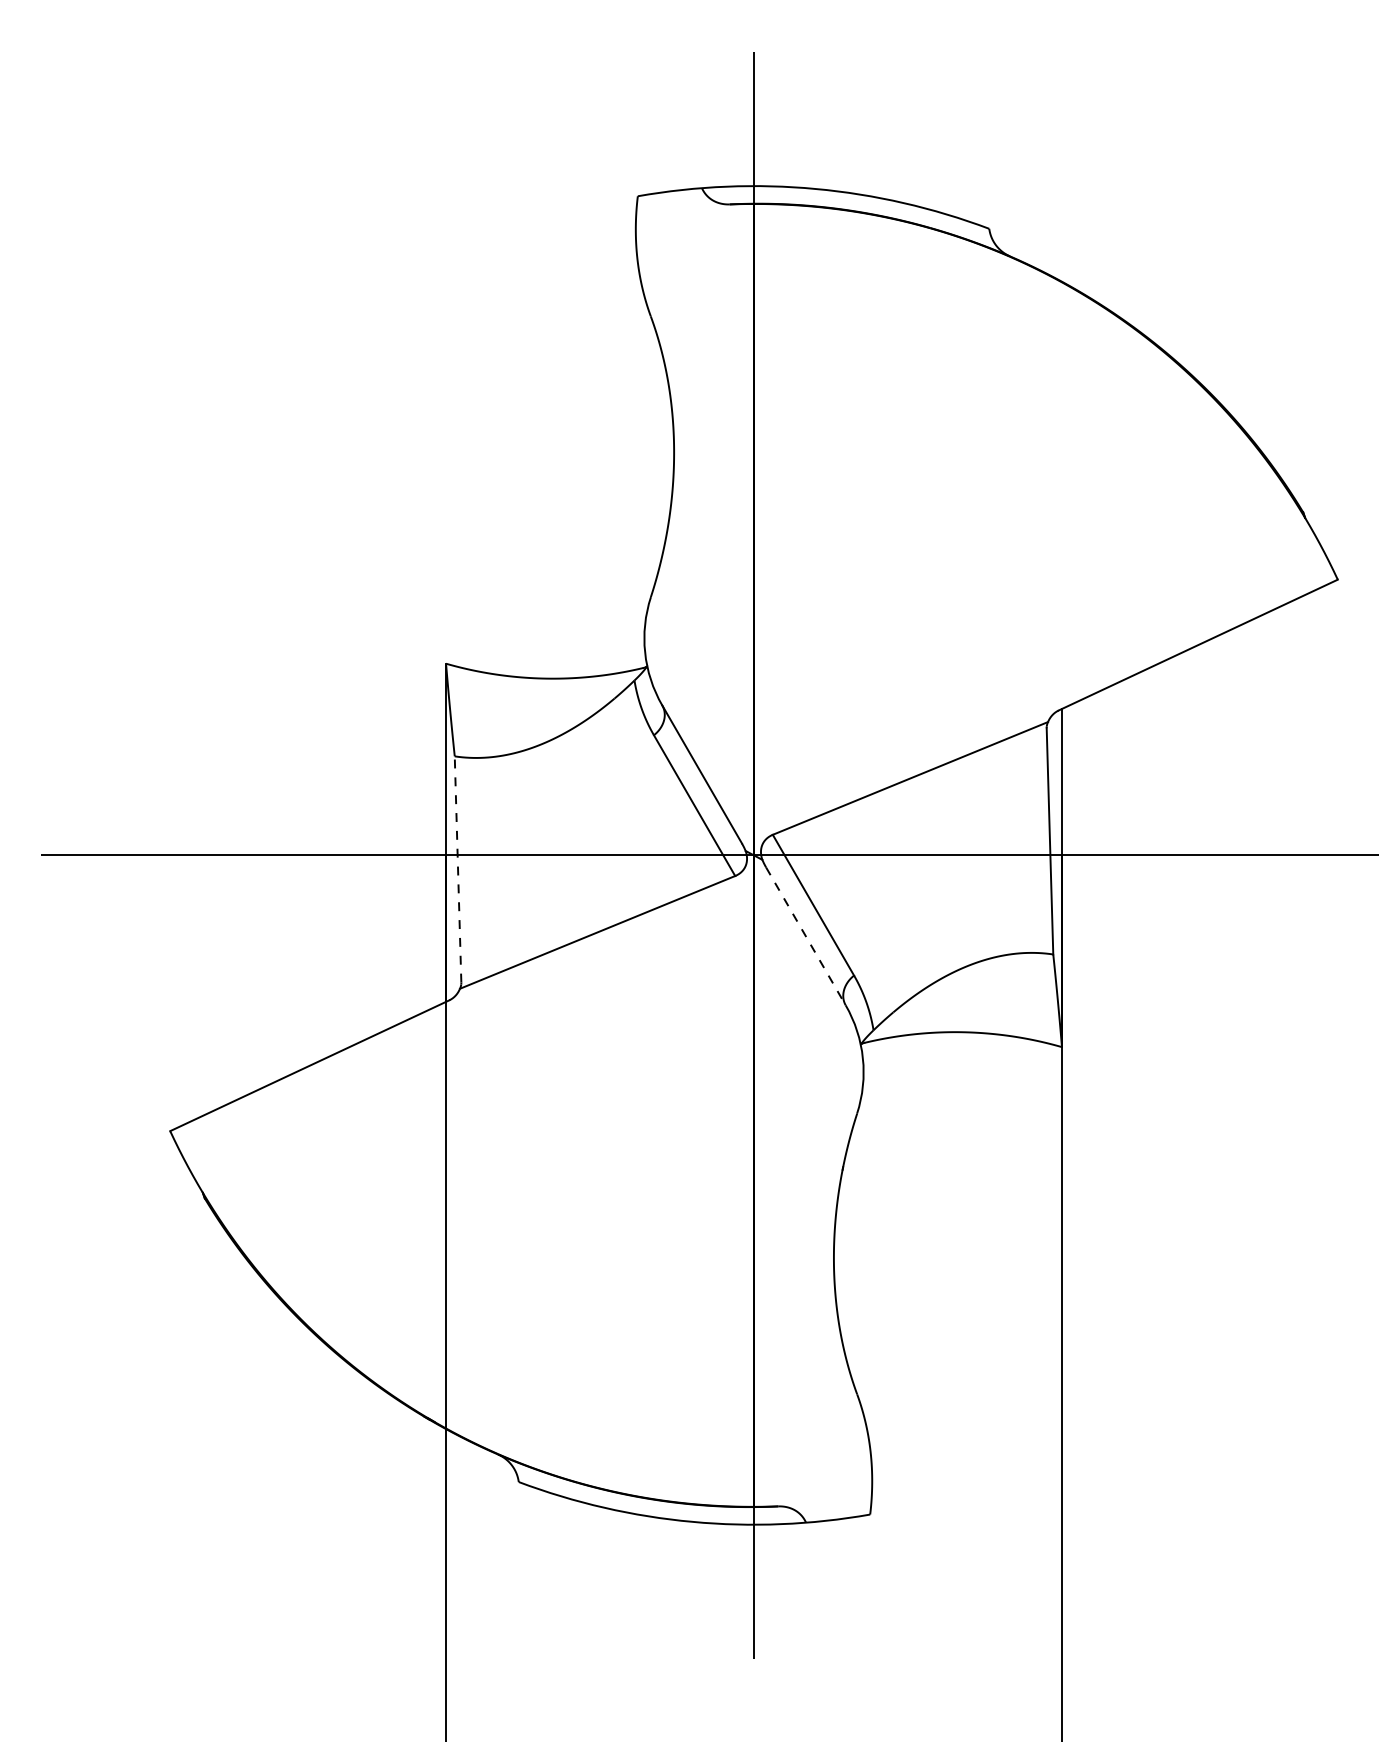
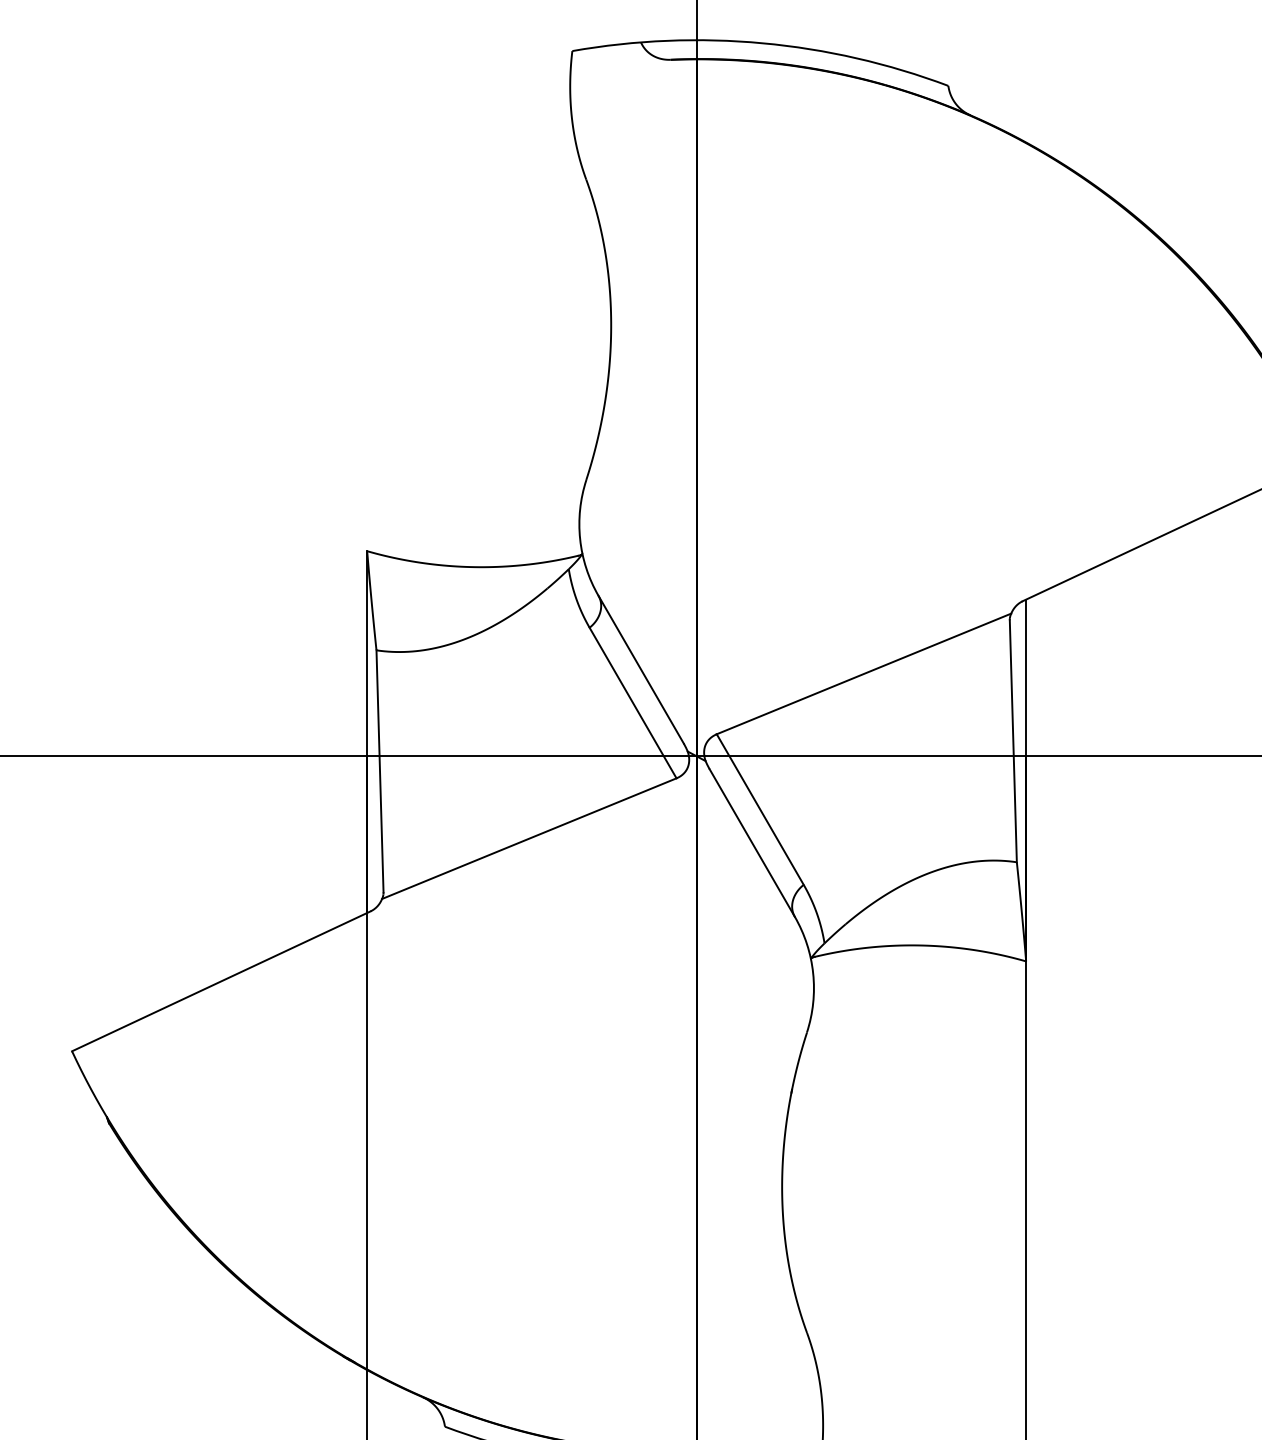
line: (458, 868) -> (380, 770), dashed -> solid
line: (805, 936) -> (751, 843), dashed -> solid

